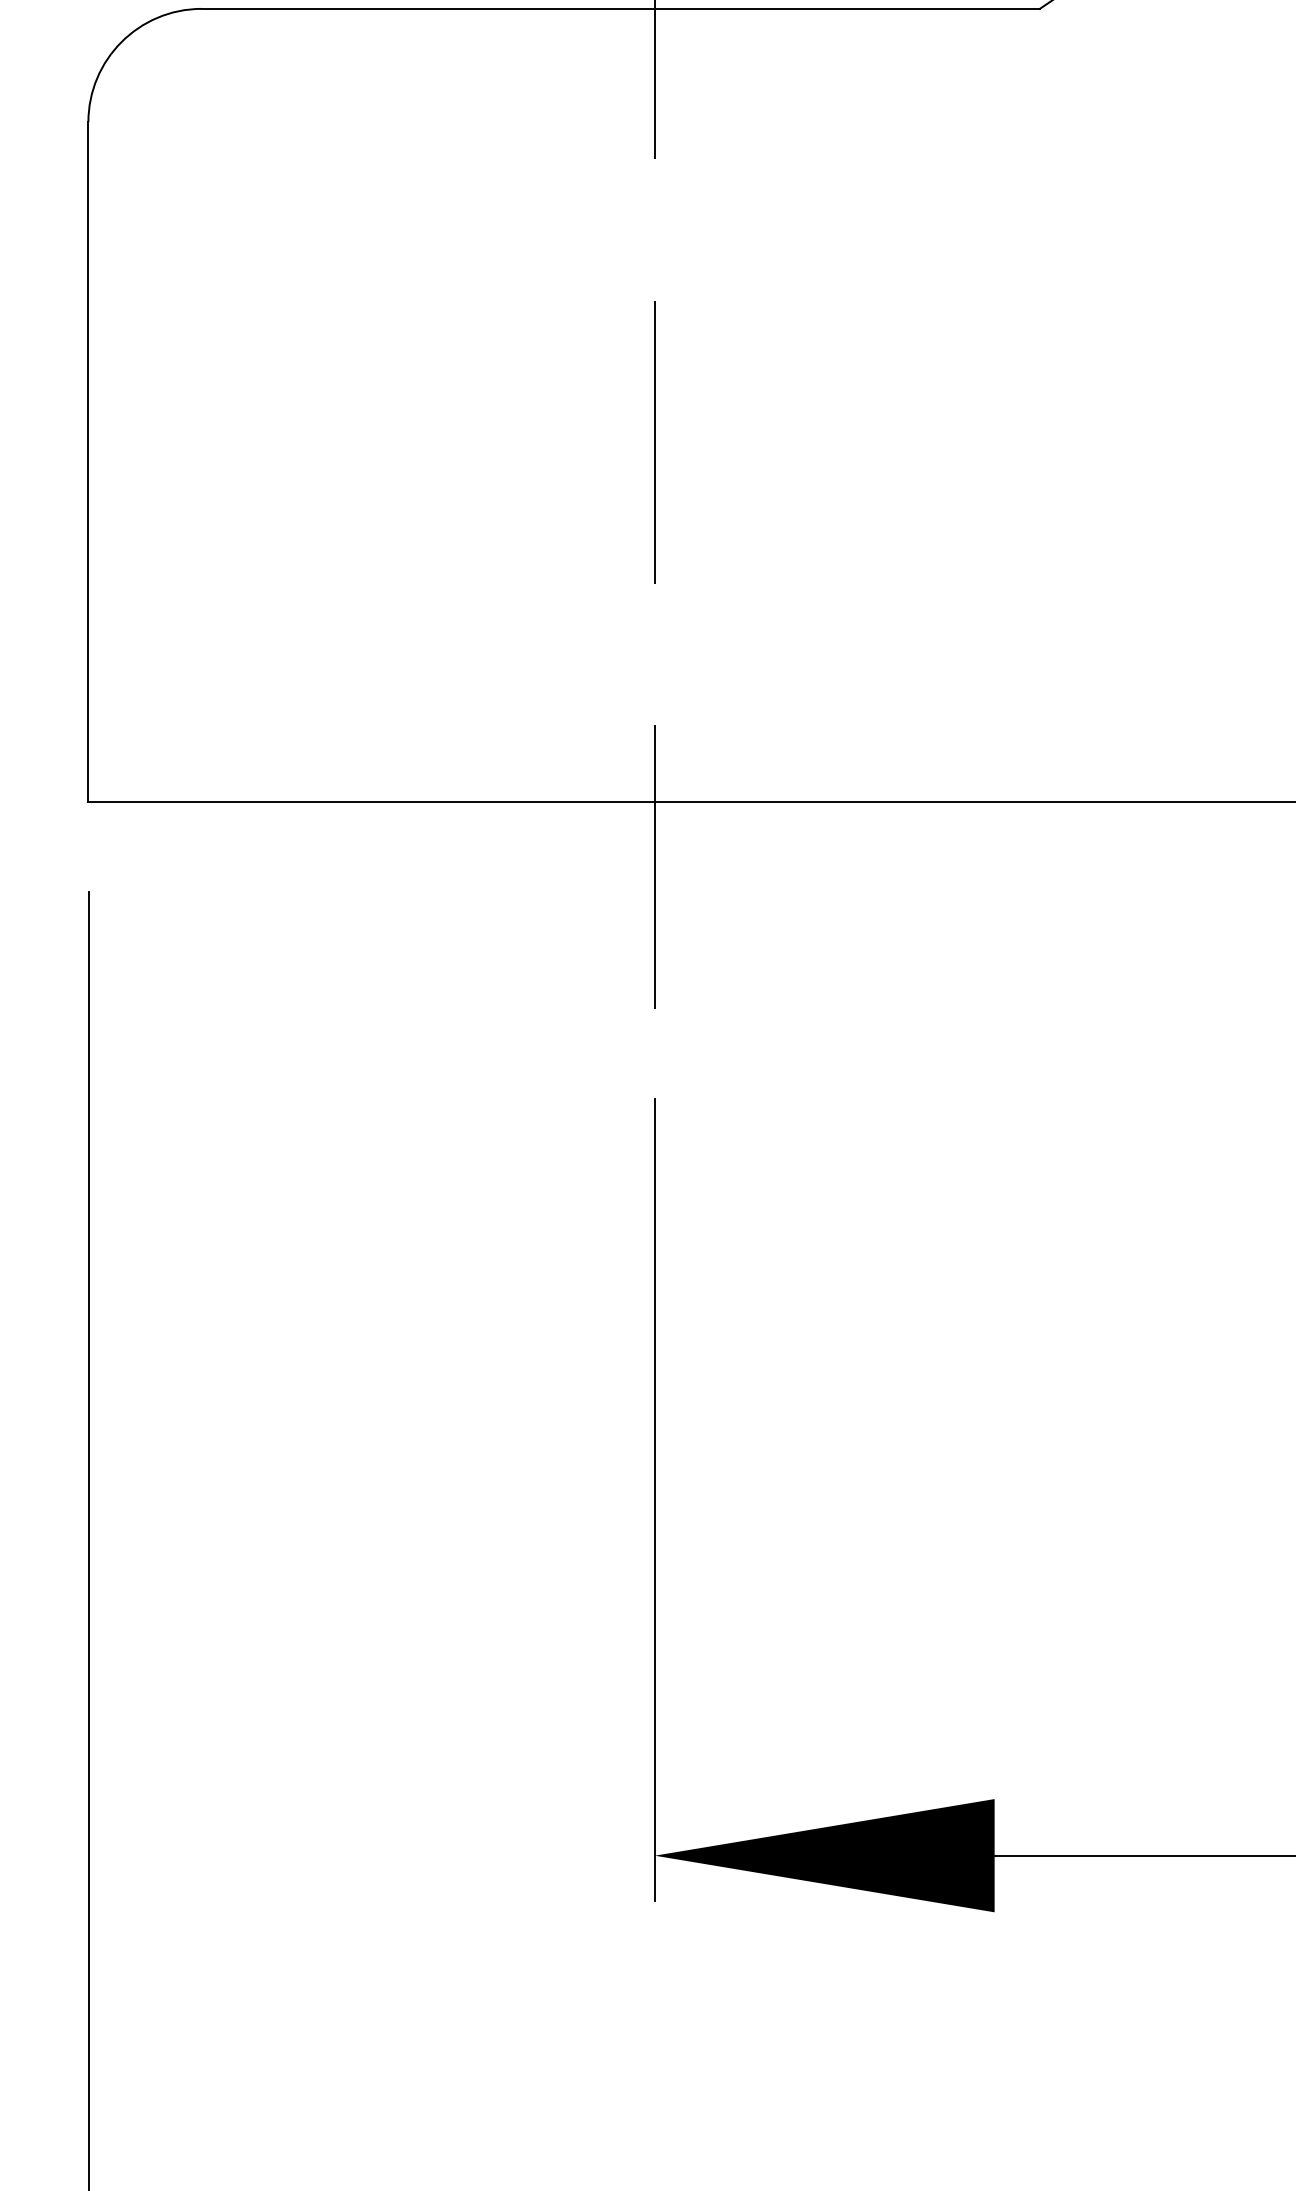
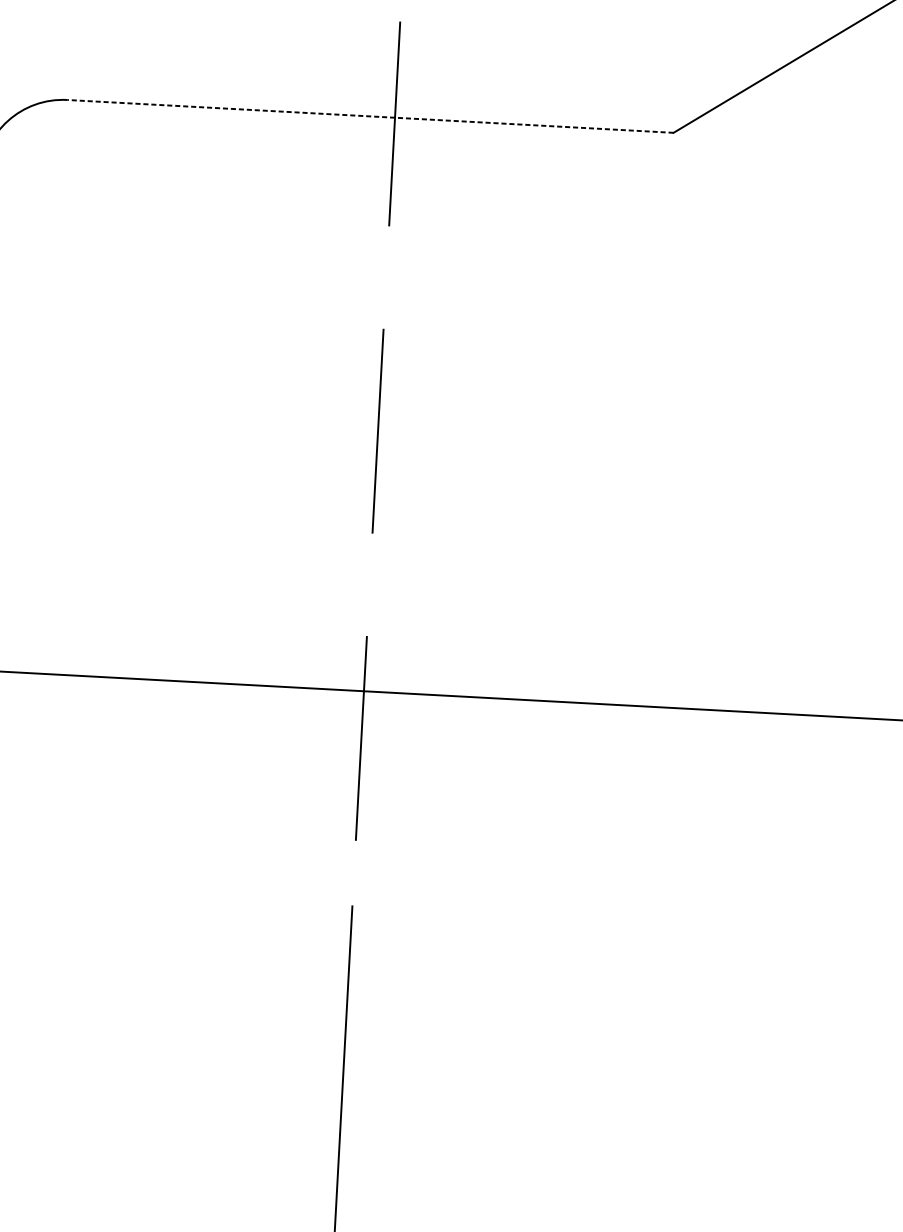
line: (620, 8) -> (370, 116), solid -> dashed

